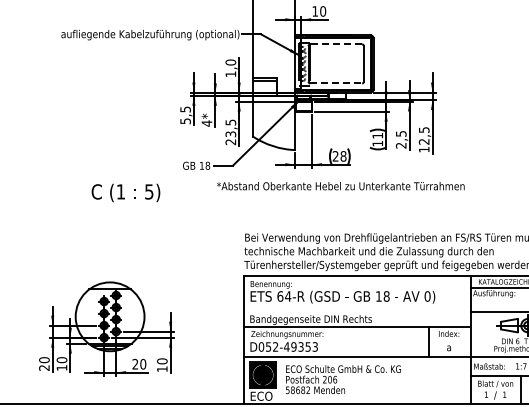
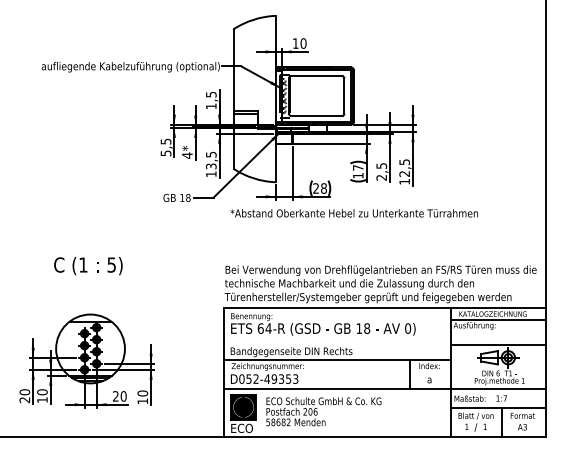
line: (336, 44) -> (316, 76), dashed -> solid
text: (230, 62) -> (210, 94), 1,0 -> 1,5
line: (336, 83) -> (316, 115), dashed -> solid
text: (378, 135) -> (358, 167), 11 -> 17
text: (231, 142) -> (211, 174), 23,5 -> 13,5
text: (341, 186) -> (354, 213), moved
text: (126, 193) -> (88, 266), moved

